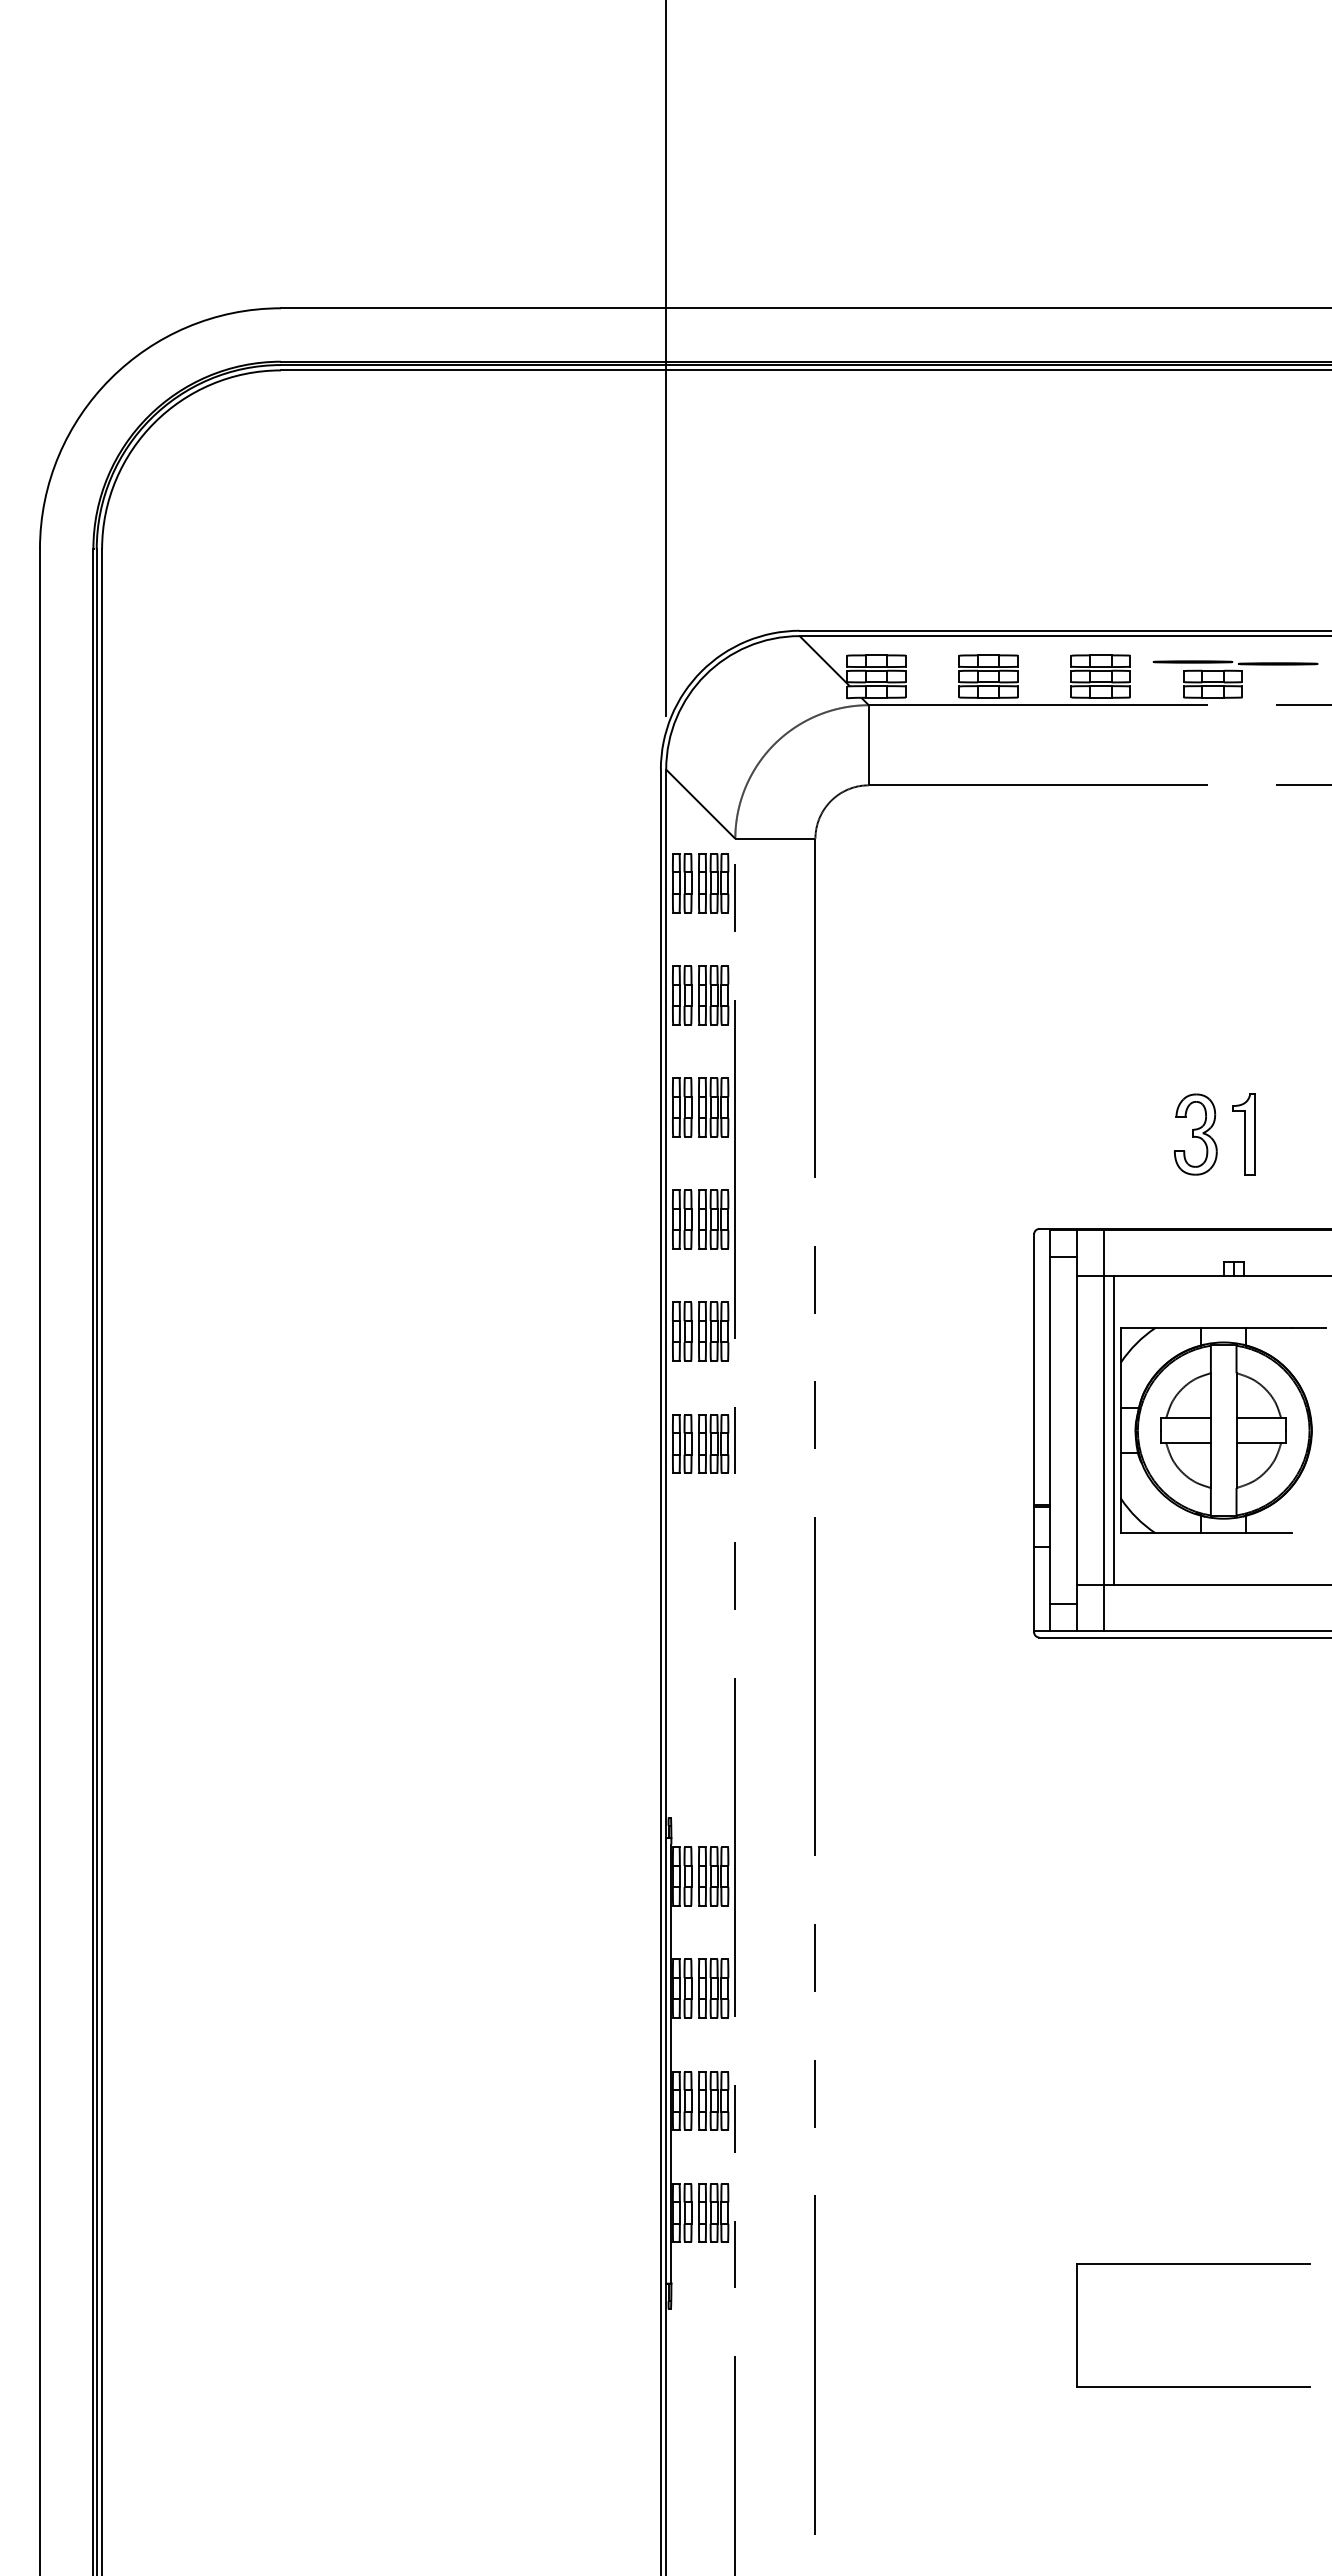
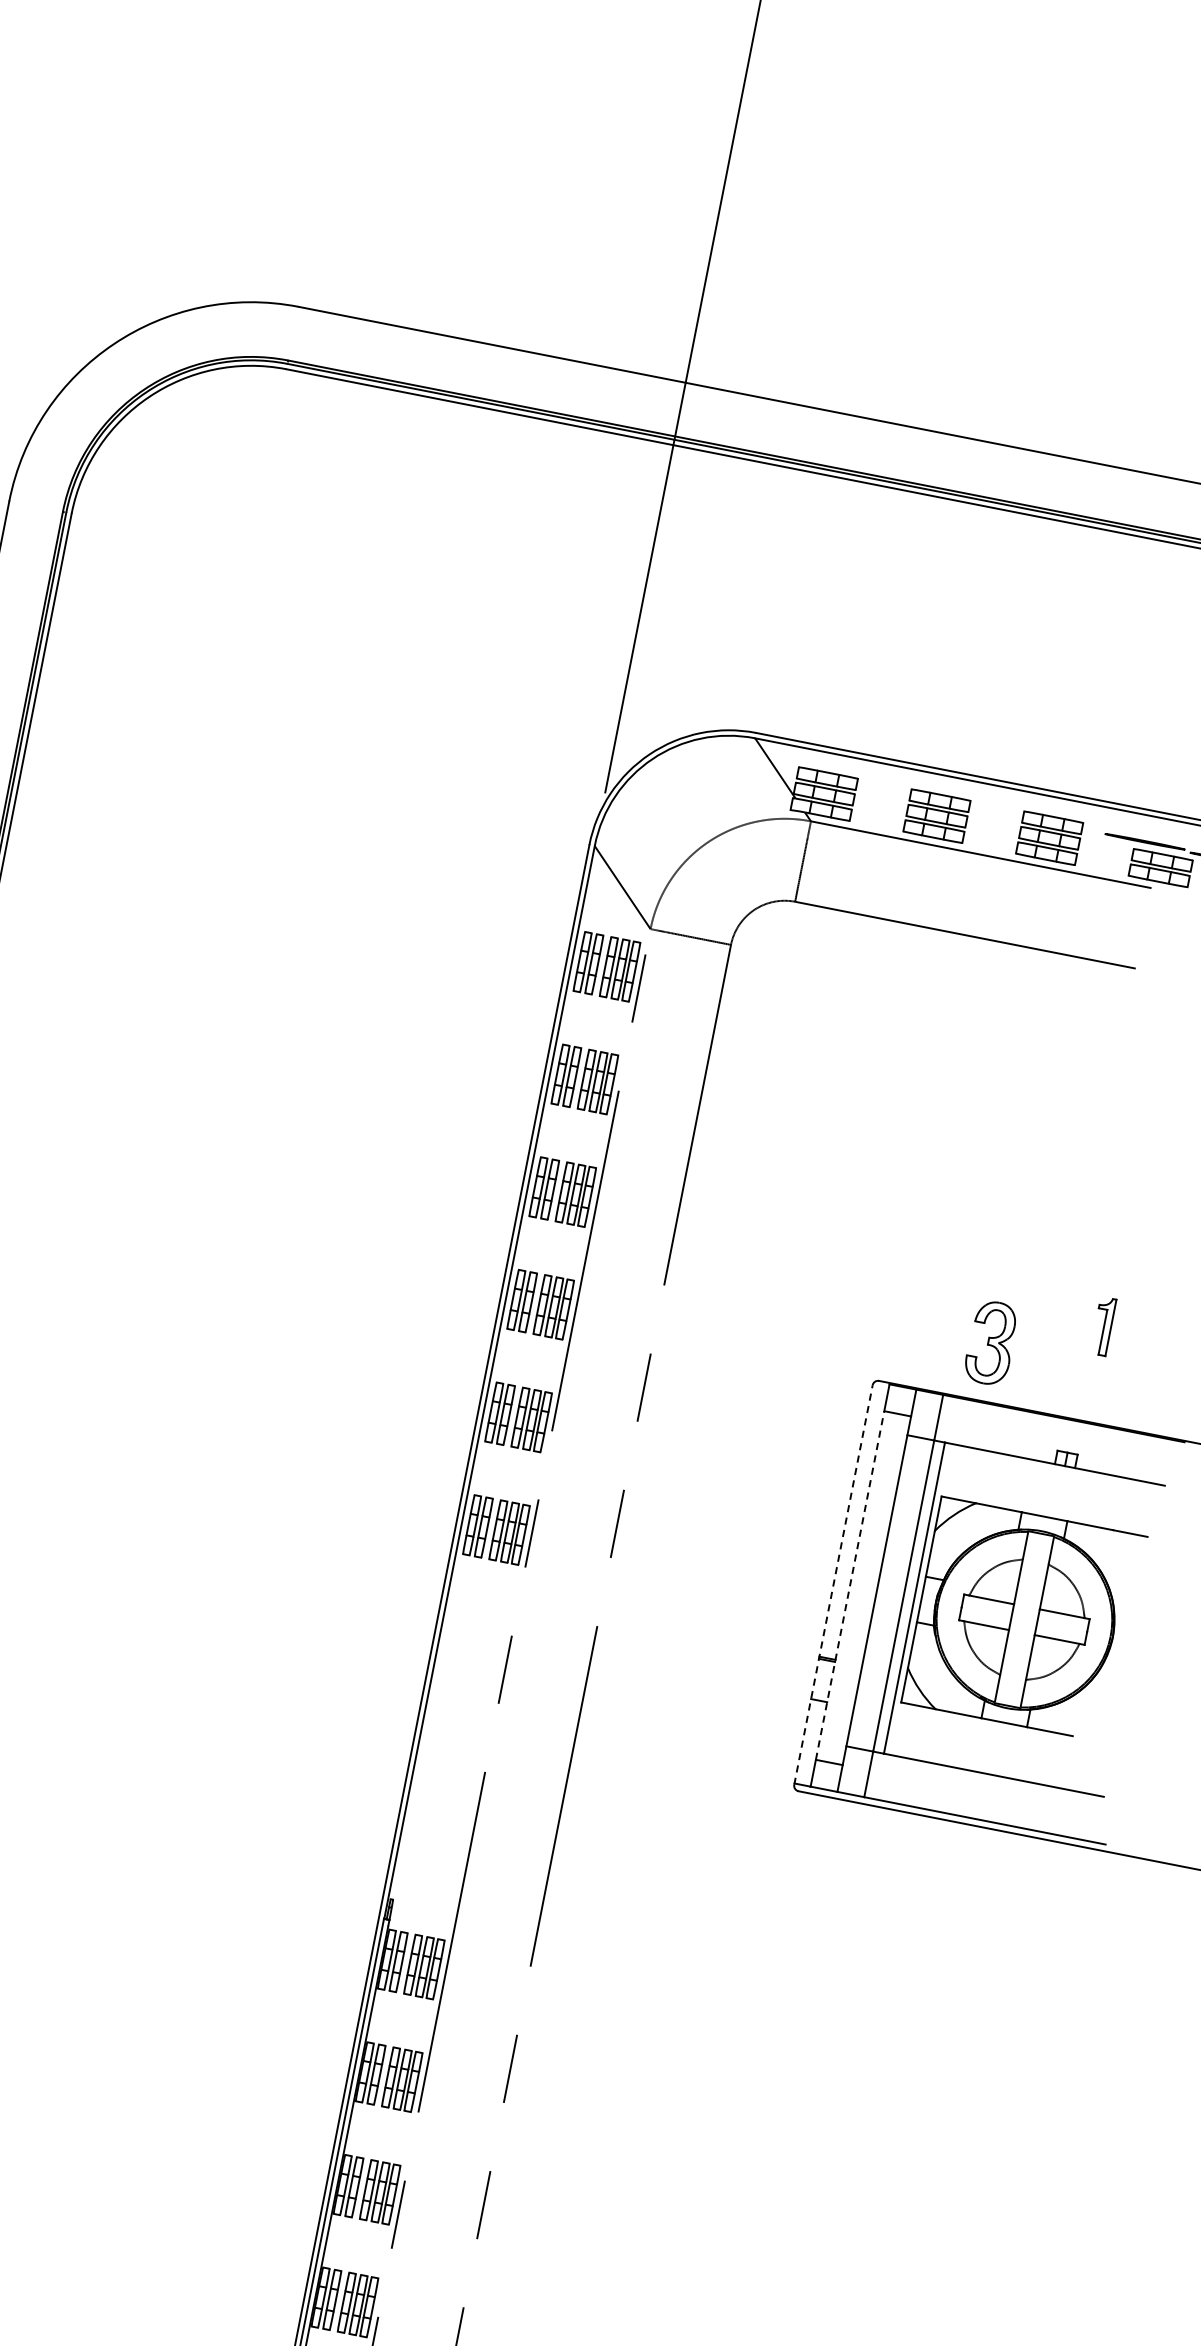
part: (1195, 1134) -> (990, 1342), moved
part: (1243, 1134) -> (1102, 1326), size x0.7
line: (1050, 1430) -> (850, 1585), solid -> dashed
line: (1034, 1433) -> (833, 1585), solid -> dashed

